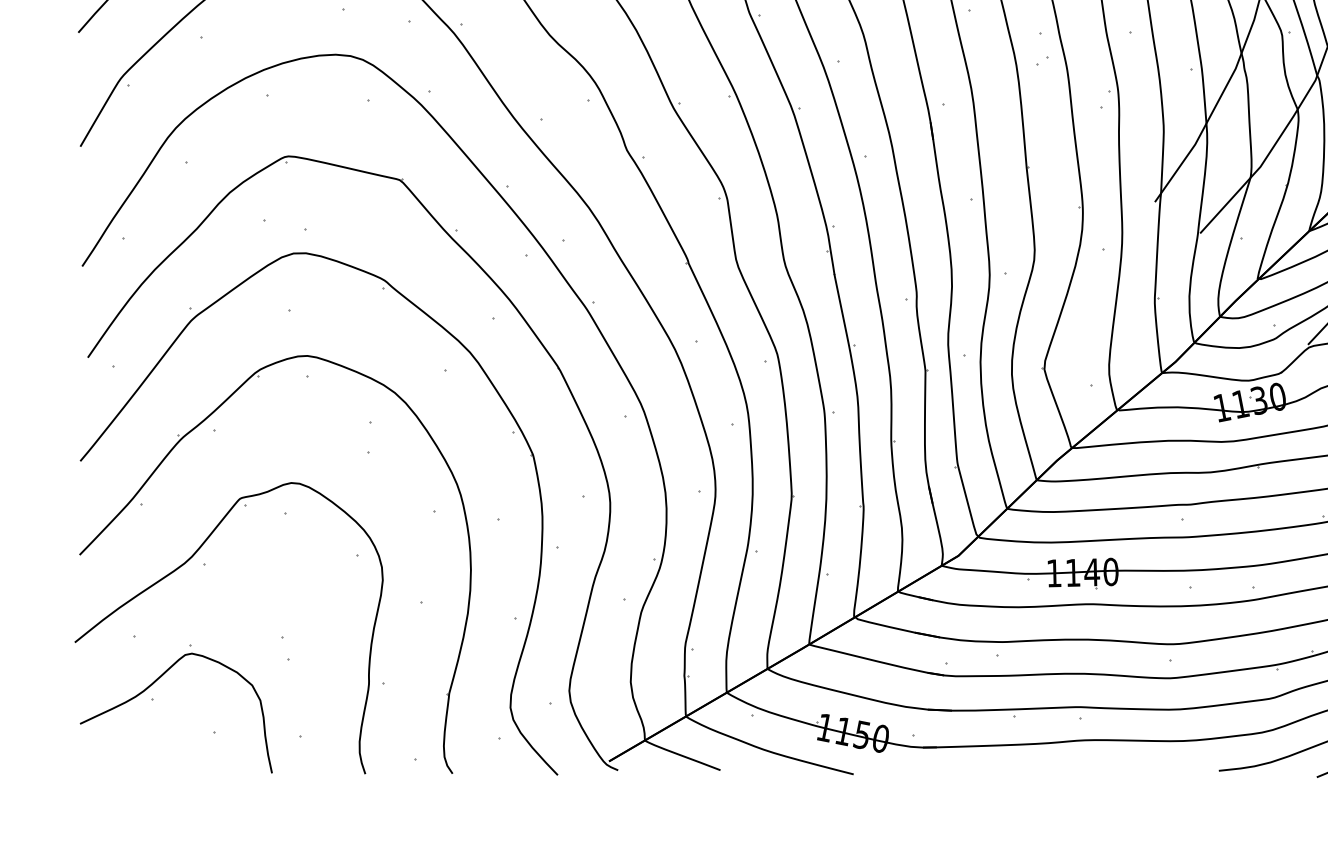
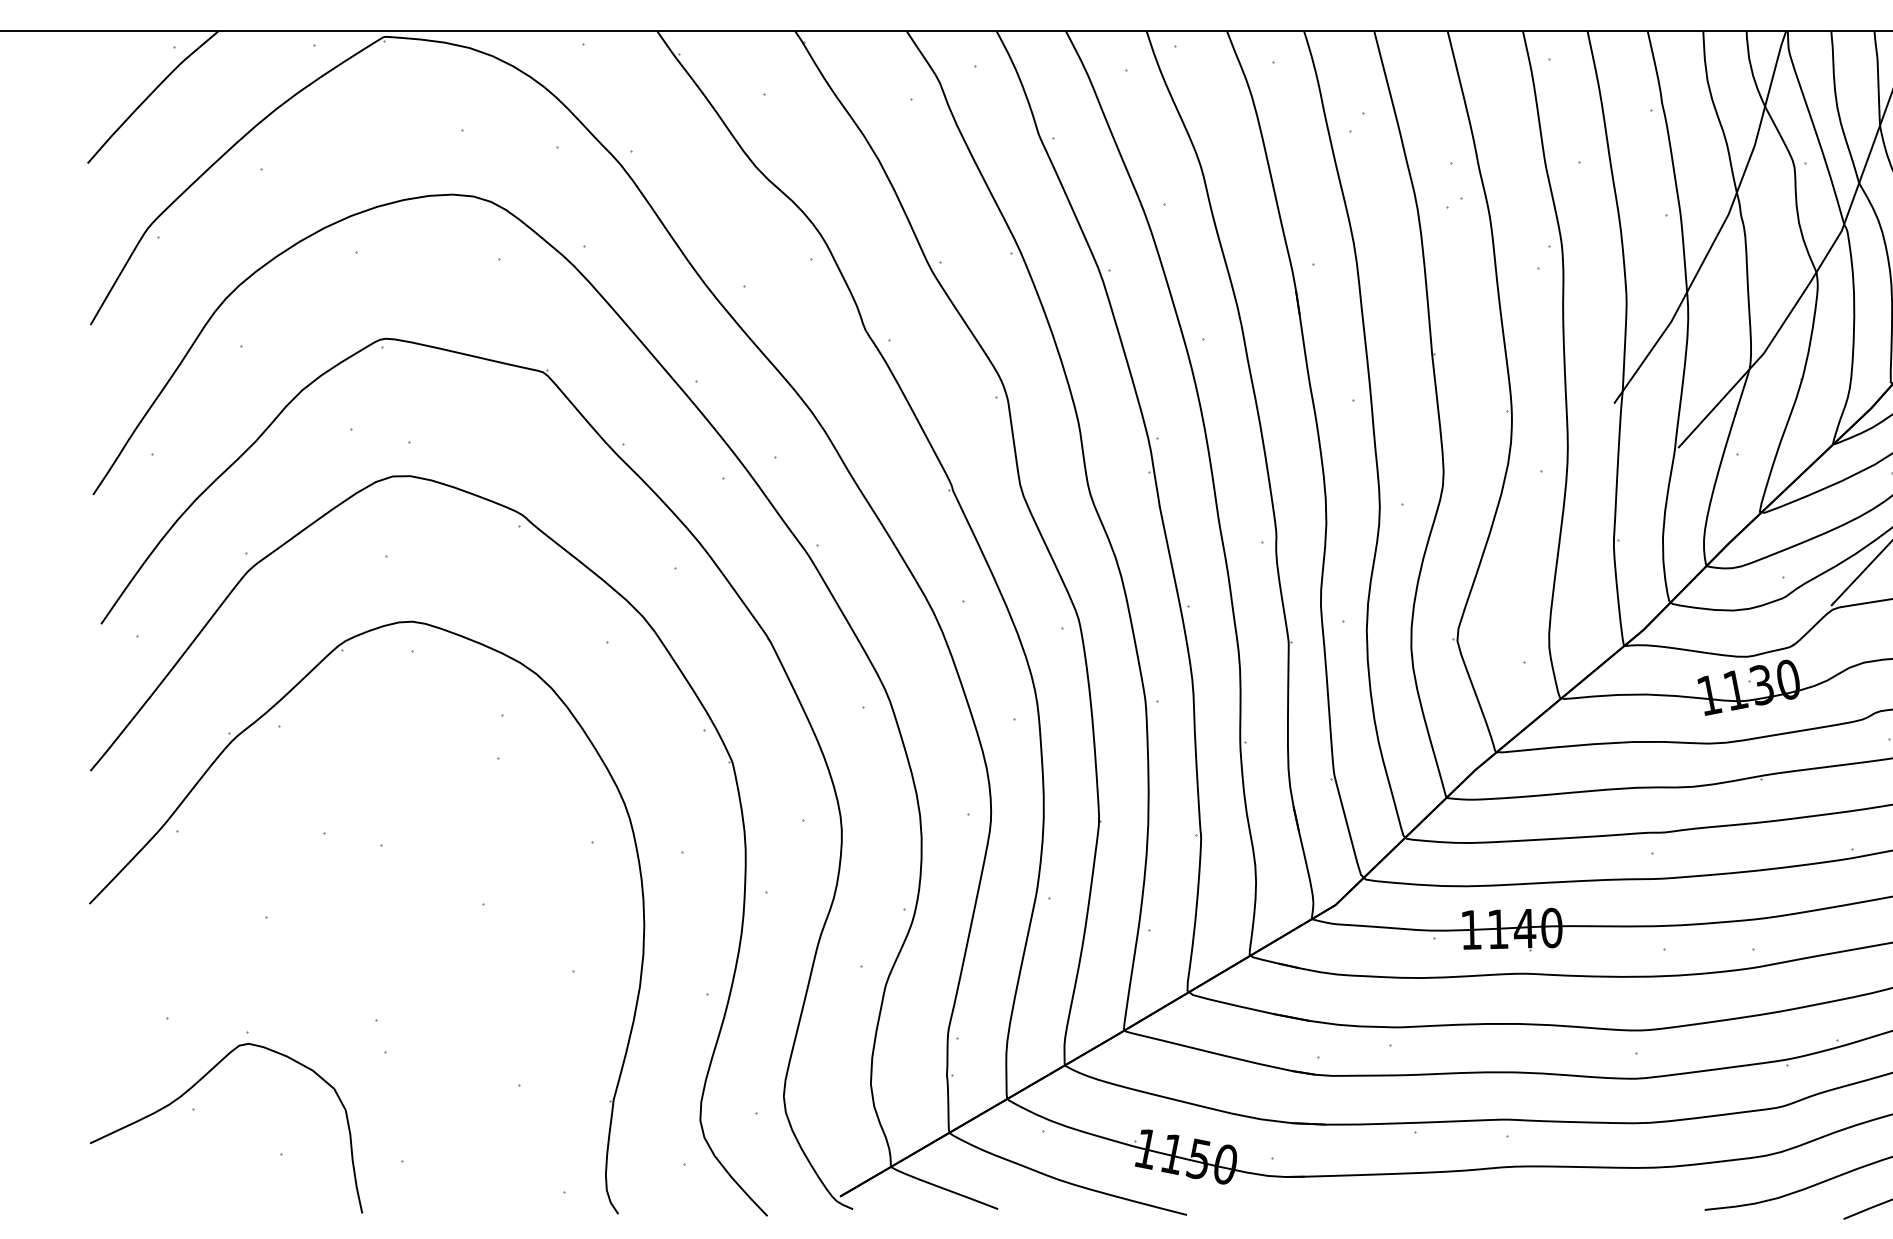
curve: (182, 565) -> (235, 919), removed

